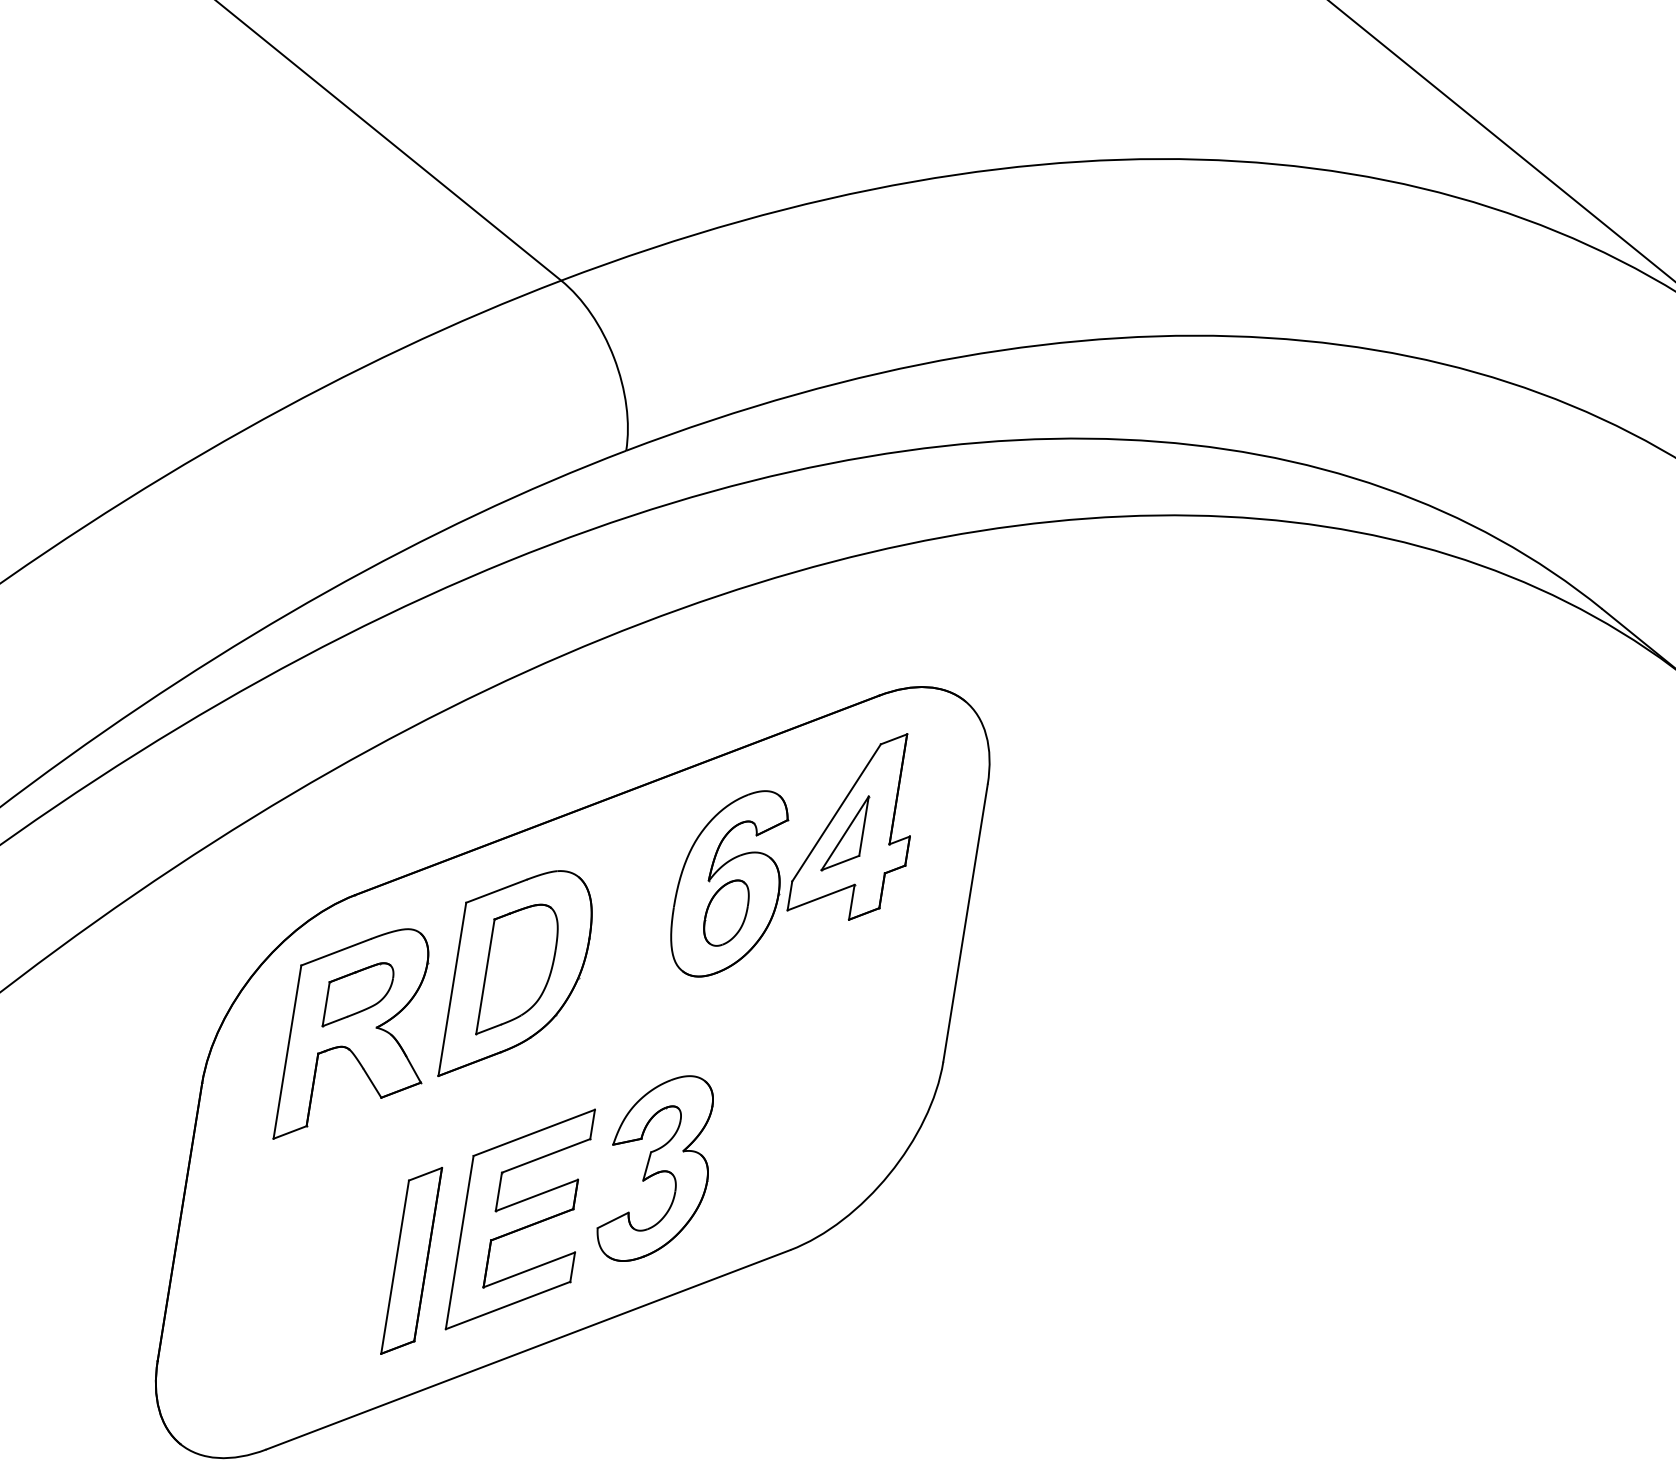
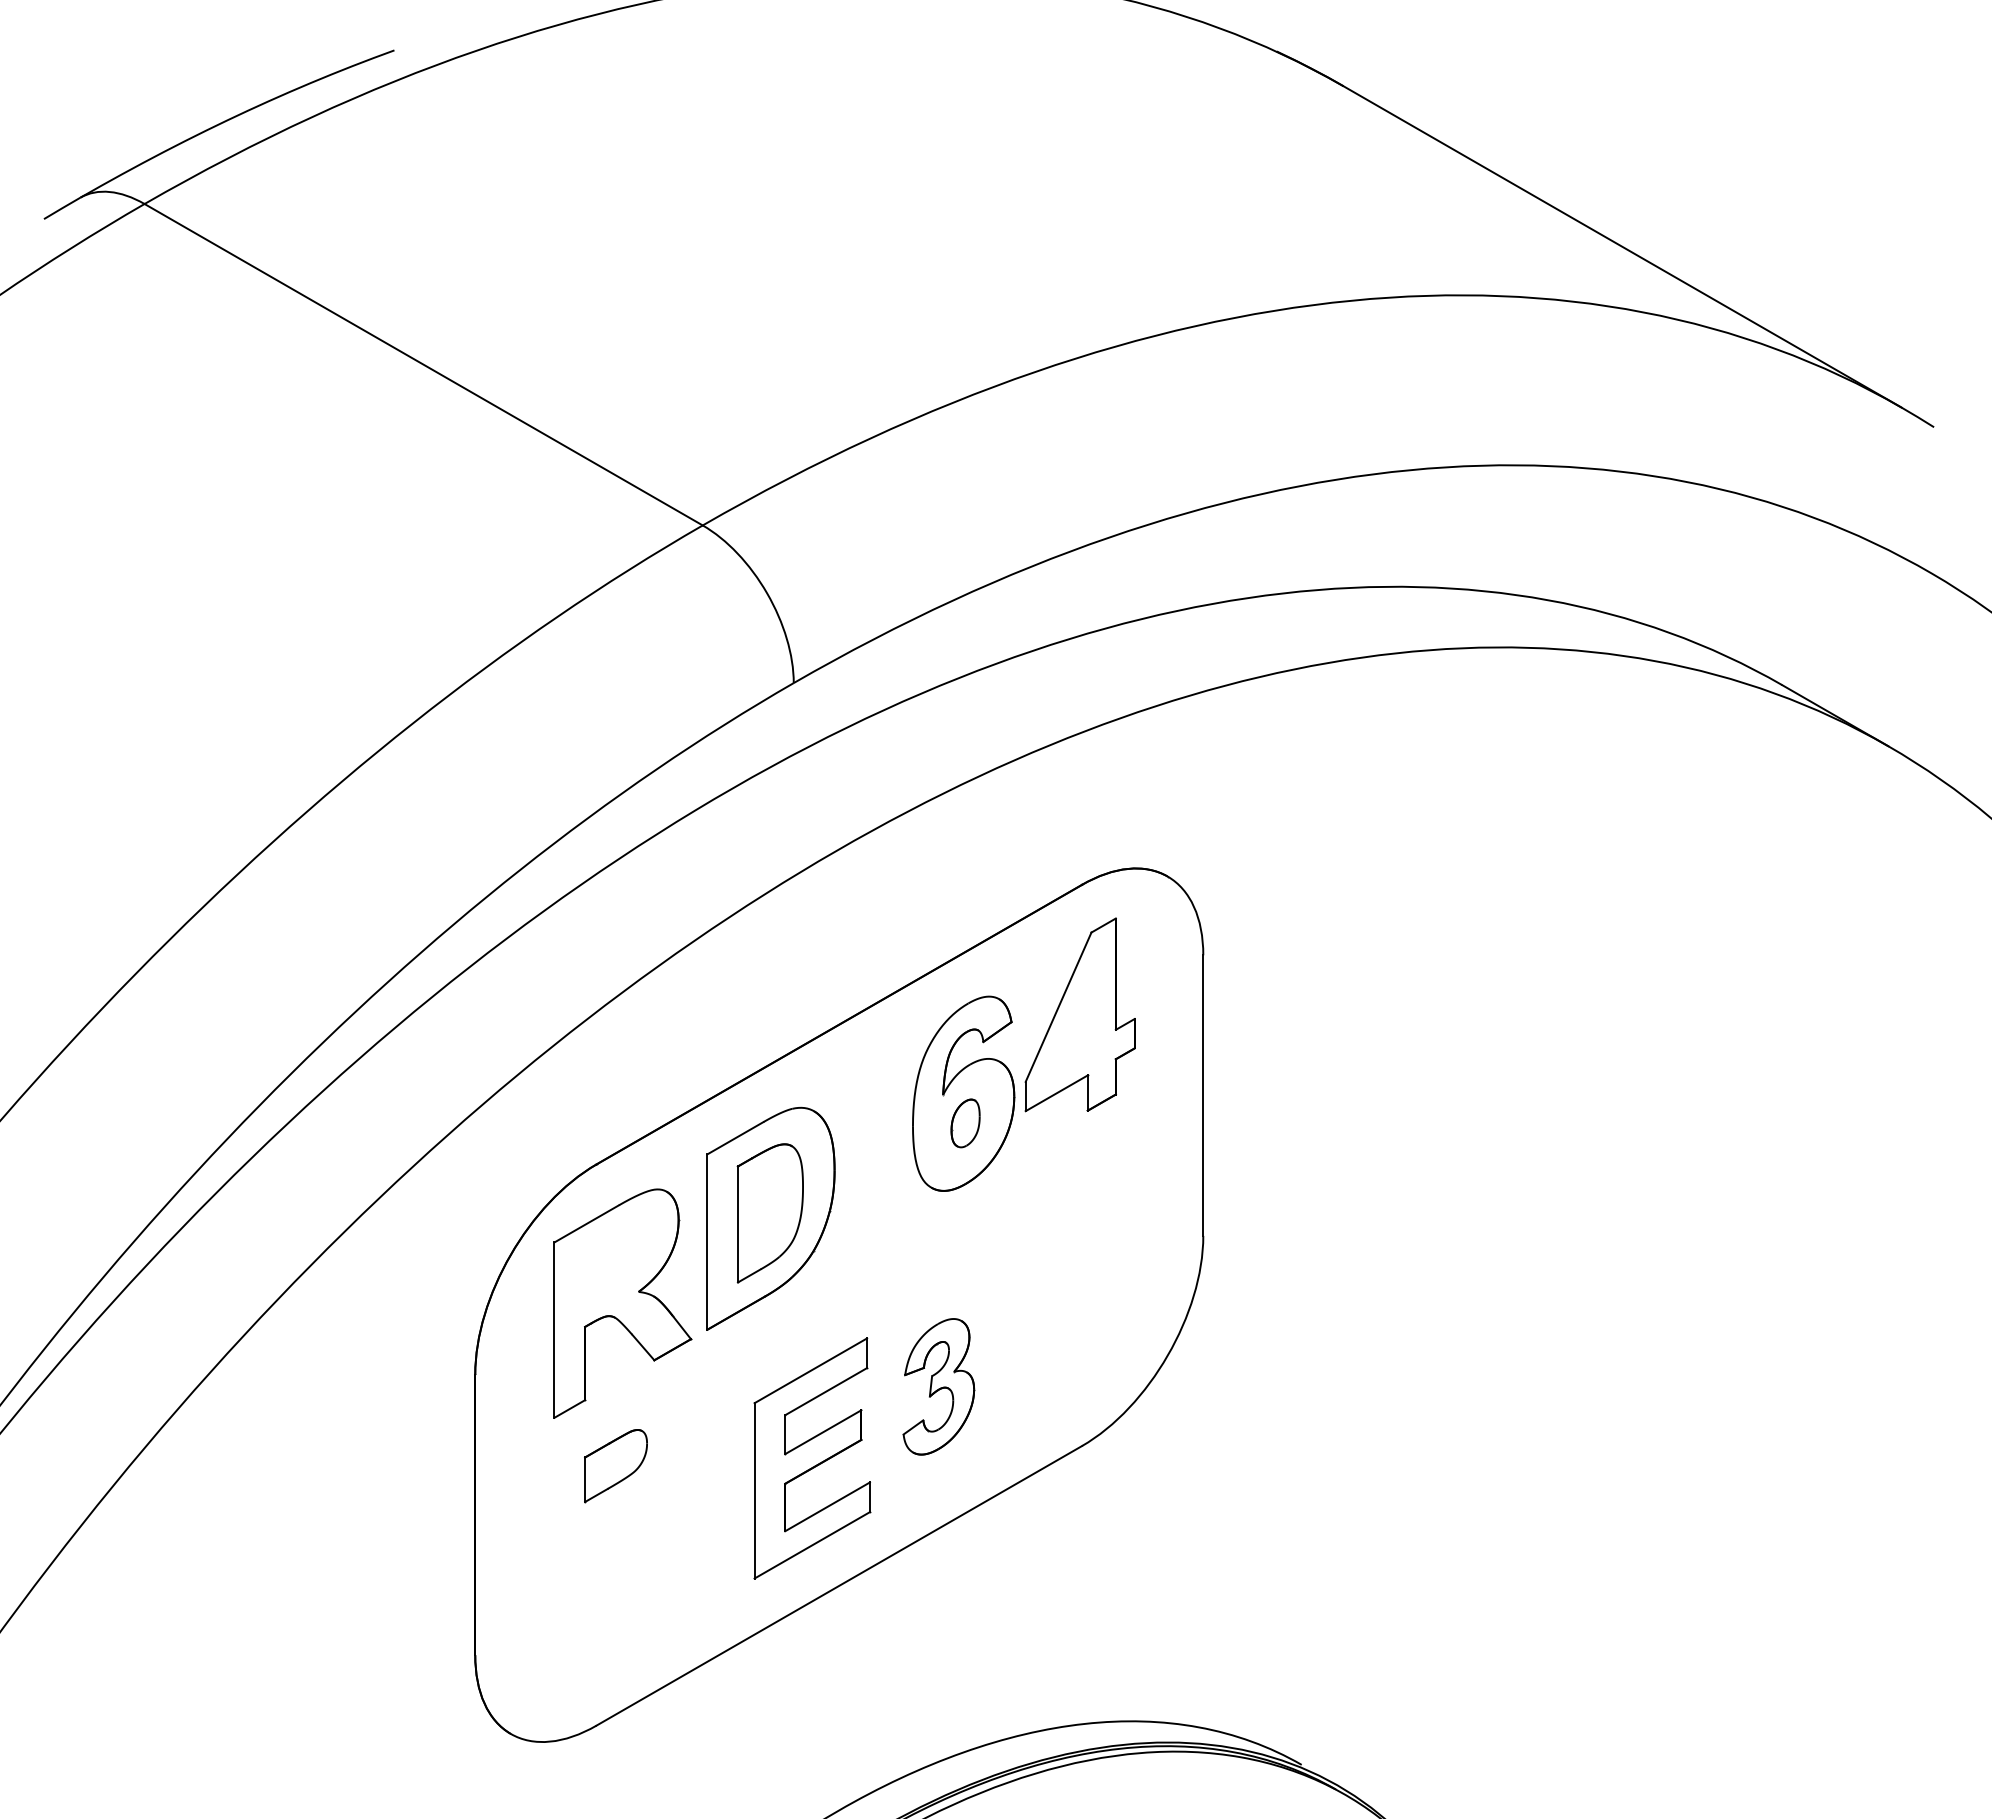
part: (845, 833) -> (1070, 1026), removed
part: (726, 913) -> (965, 1123), size x0.7
part: (358, 995) -> (615, 1466), moved
part: (657, 1168) -> (938, 1386), size x0.7
part: (411, 1260) -> (709, 1516), removed

